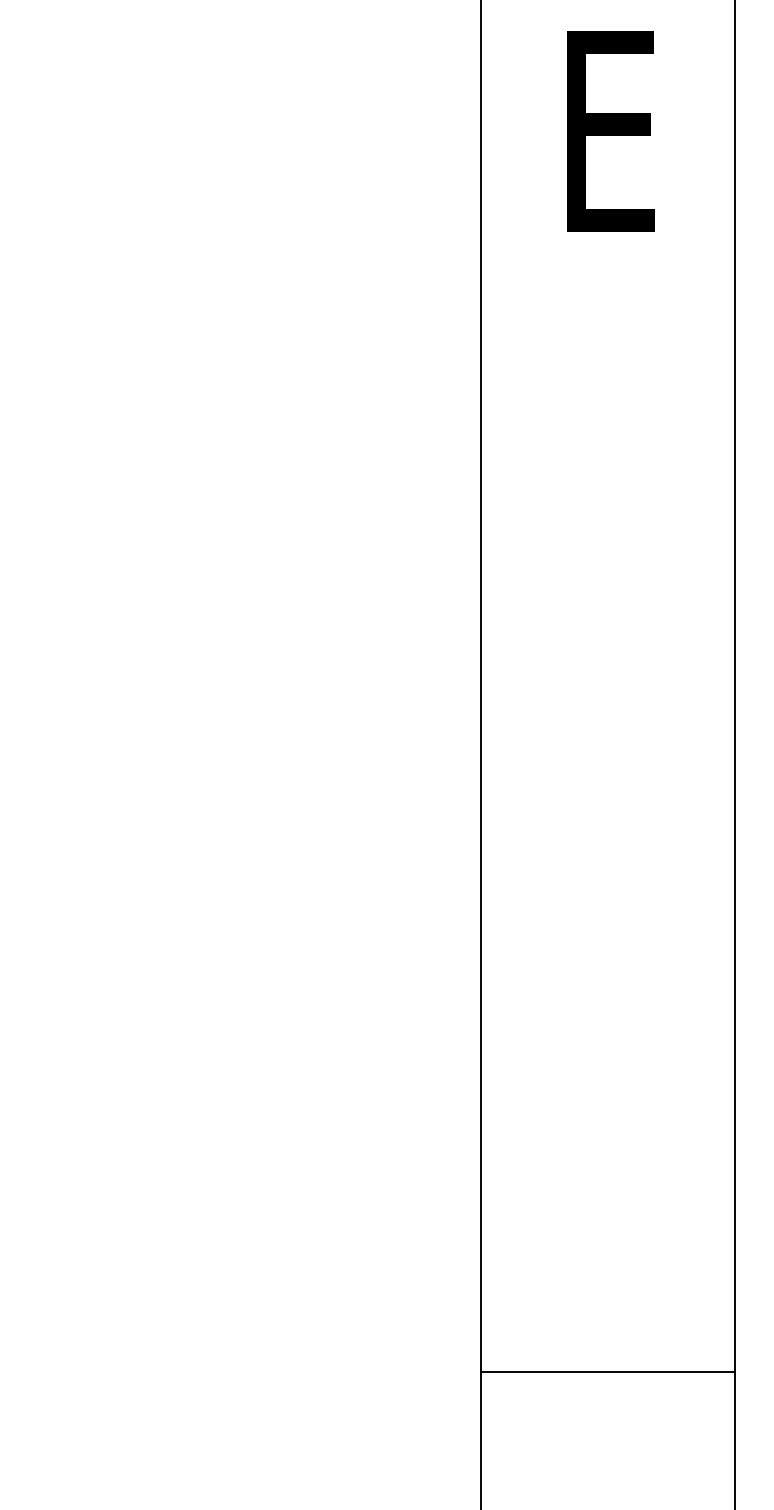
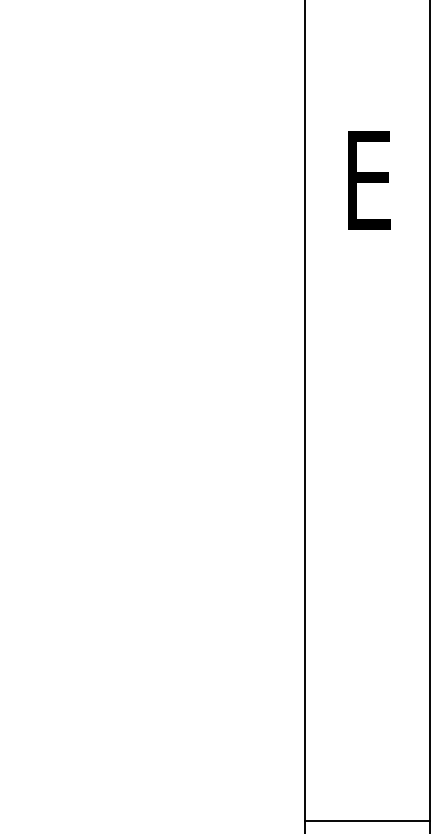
line: (607, 1371) -> (367, 820), moved

